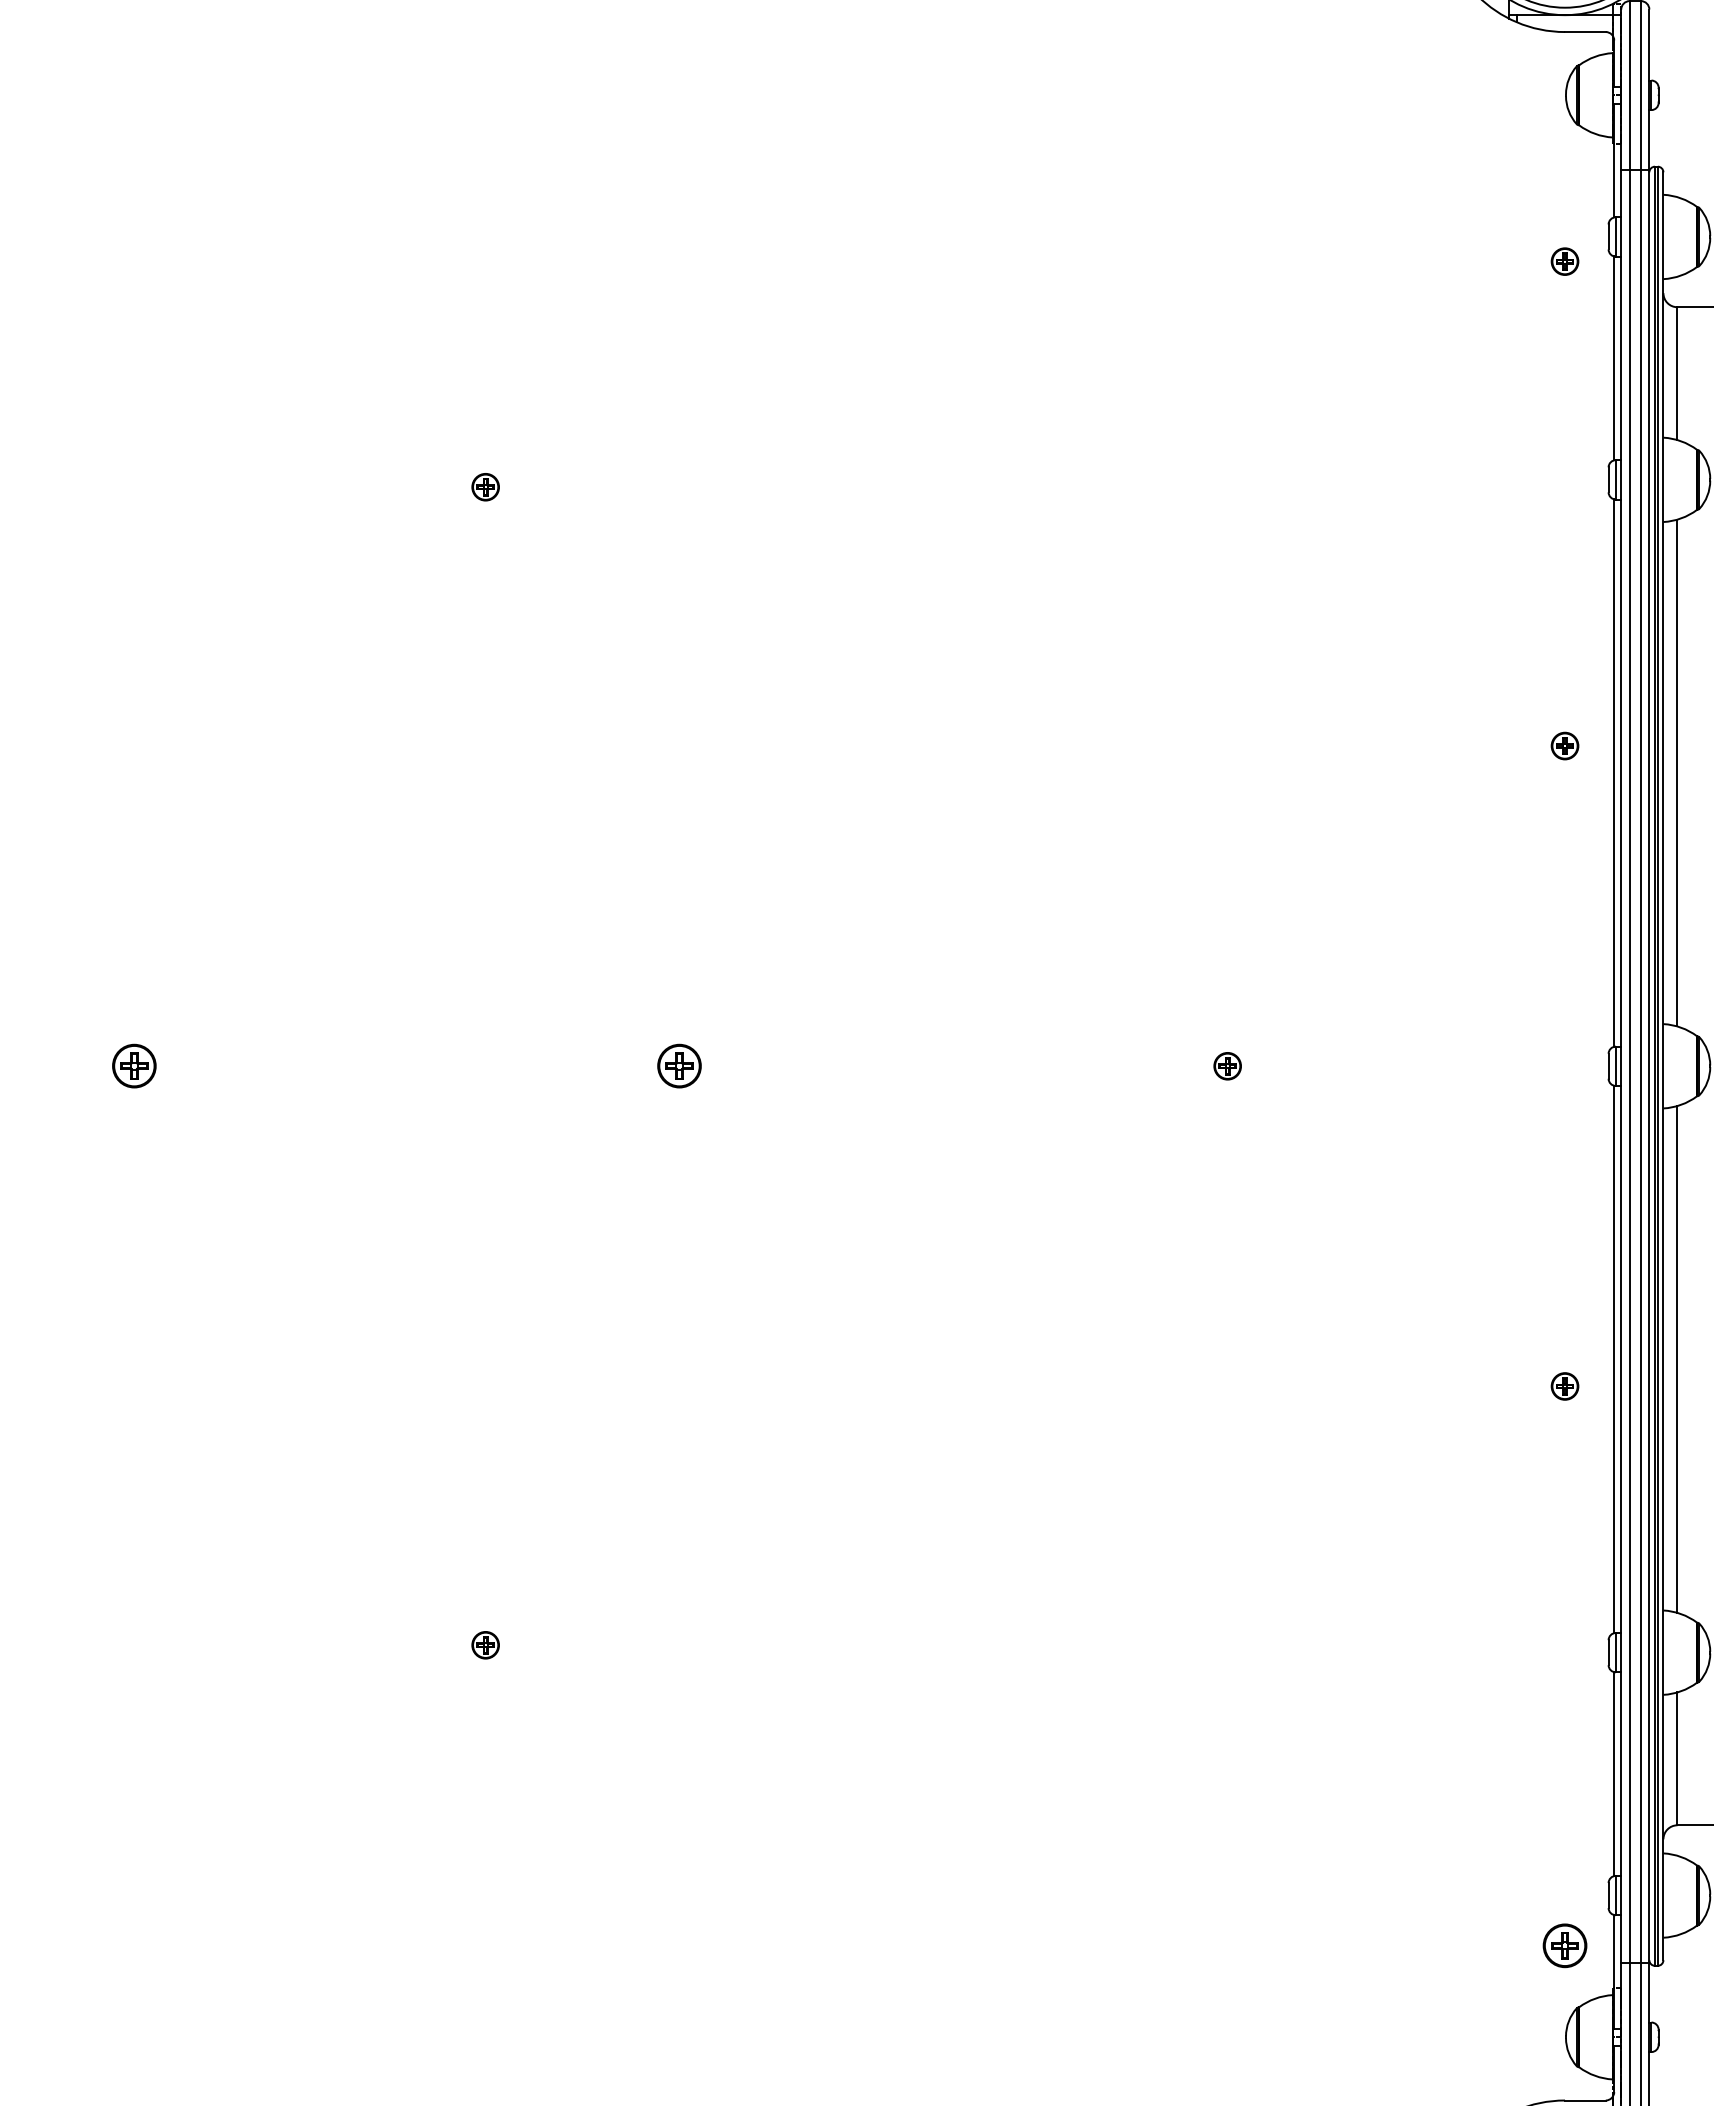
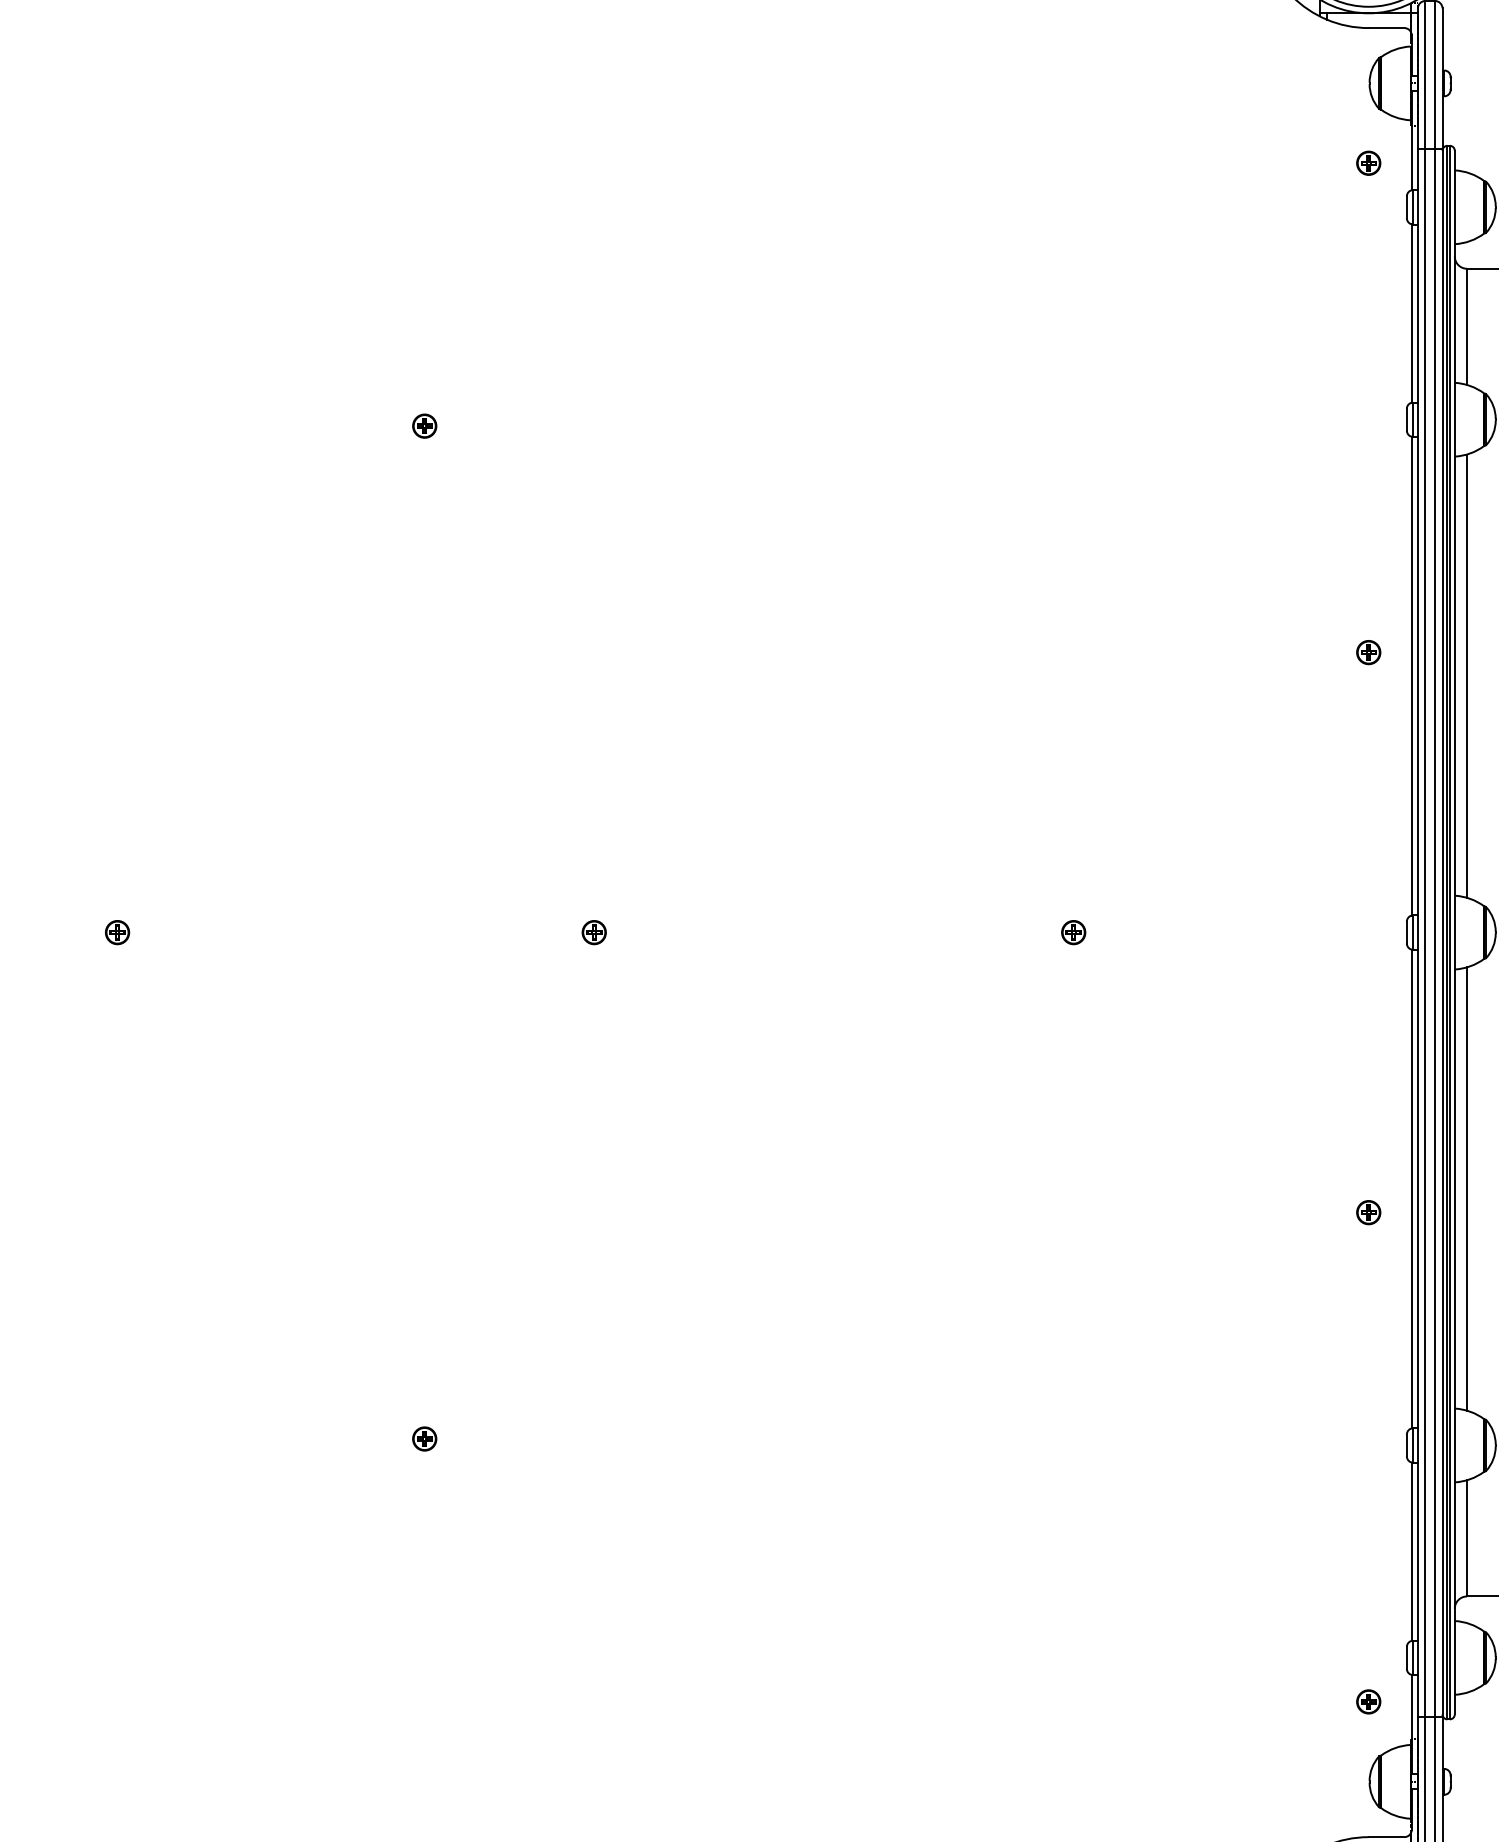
part: (1564, 261) -> (1368, 163), moved
part: (134, 1066) -> (117, 932), size x0.62
part: (679, 1066) -> (594, 932), size x0.62
part: (1564, 1945) -> (1368, 1701), size x0.62

